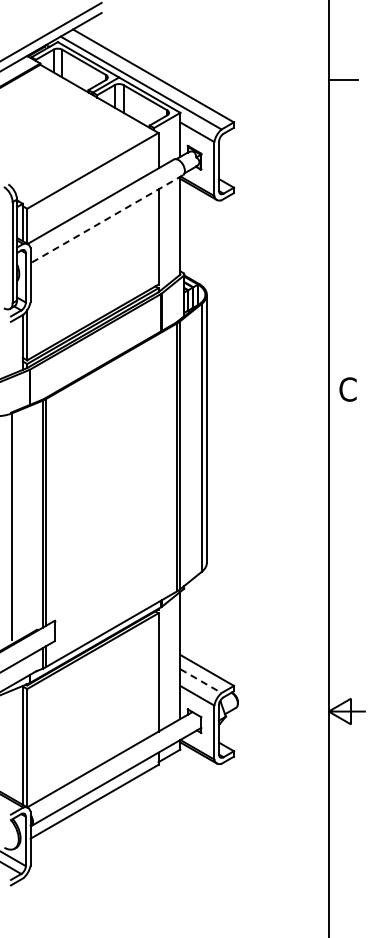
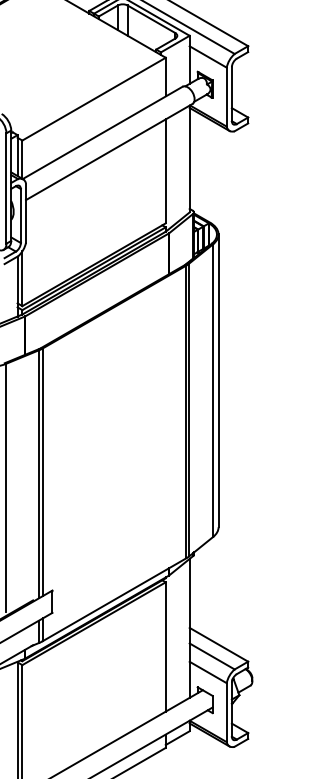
line: (106, 219) -> (108, 152), dashed -> solid
line: (201, 681) -> (212, 656), dashed -> solid

